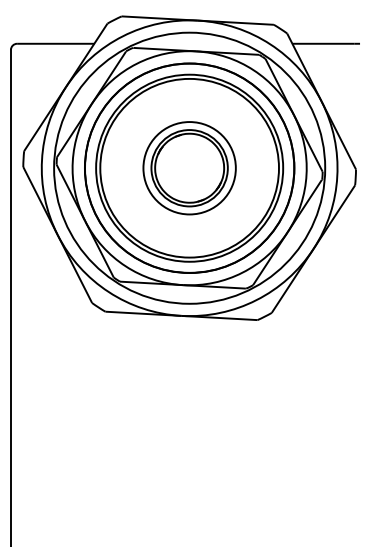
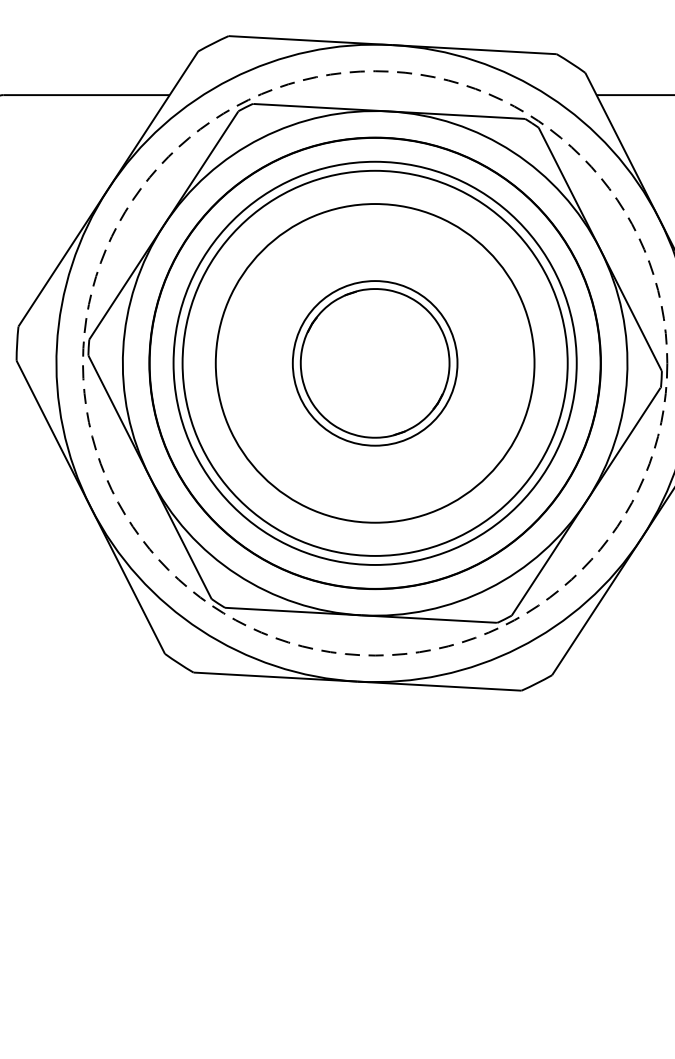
circle: (189, 167) -> (374, 361), solid -> dashed
circle: (189, 168) -> (374, 363), size x1.6

